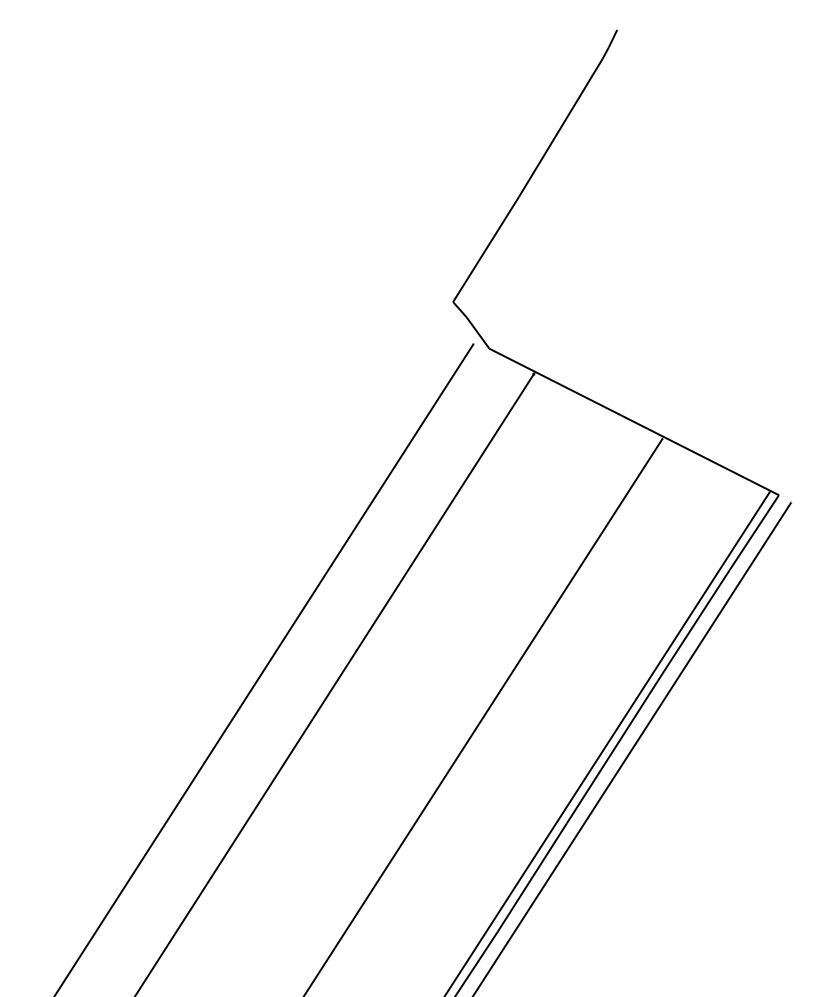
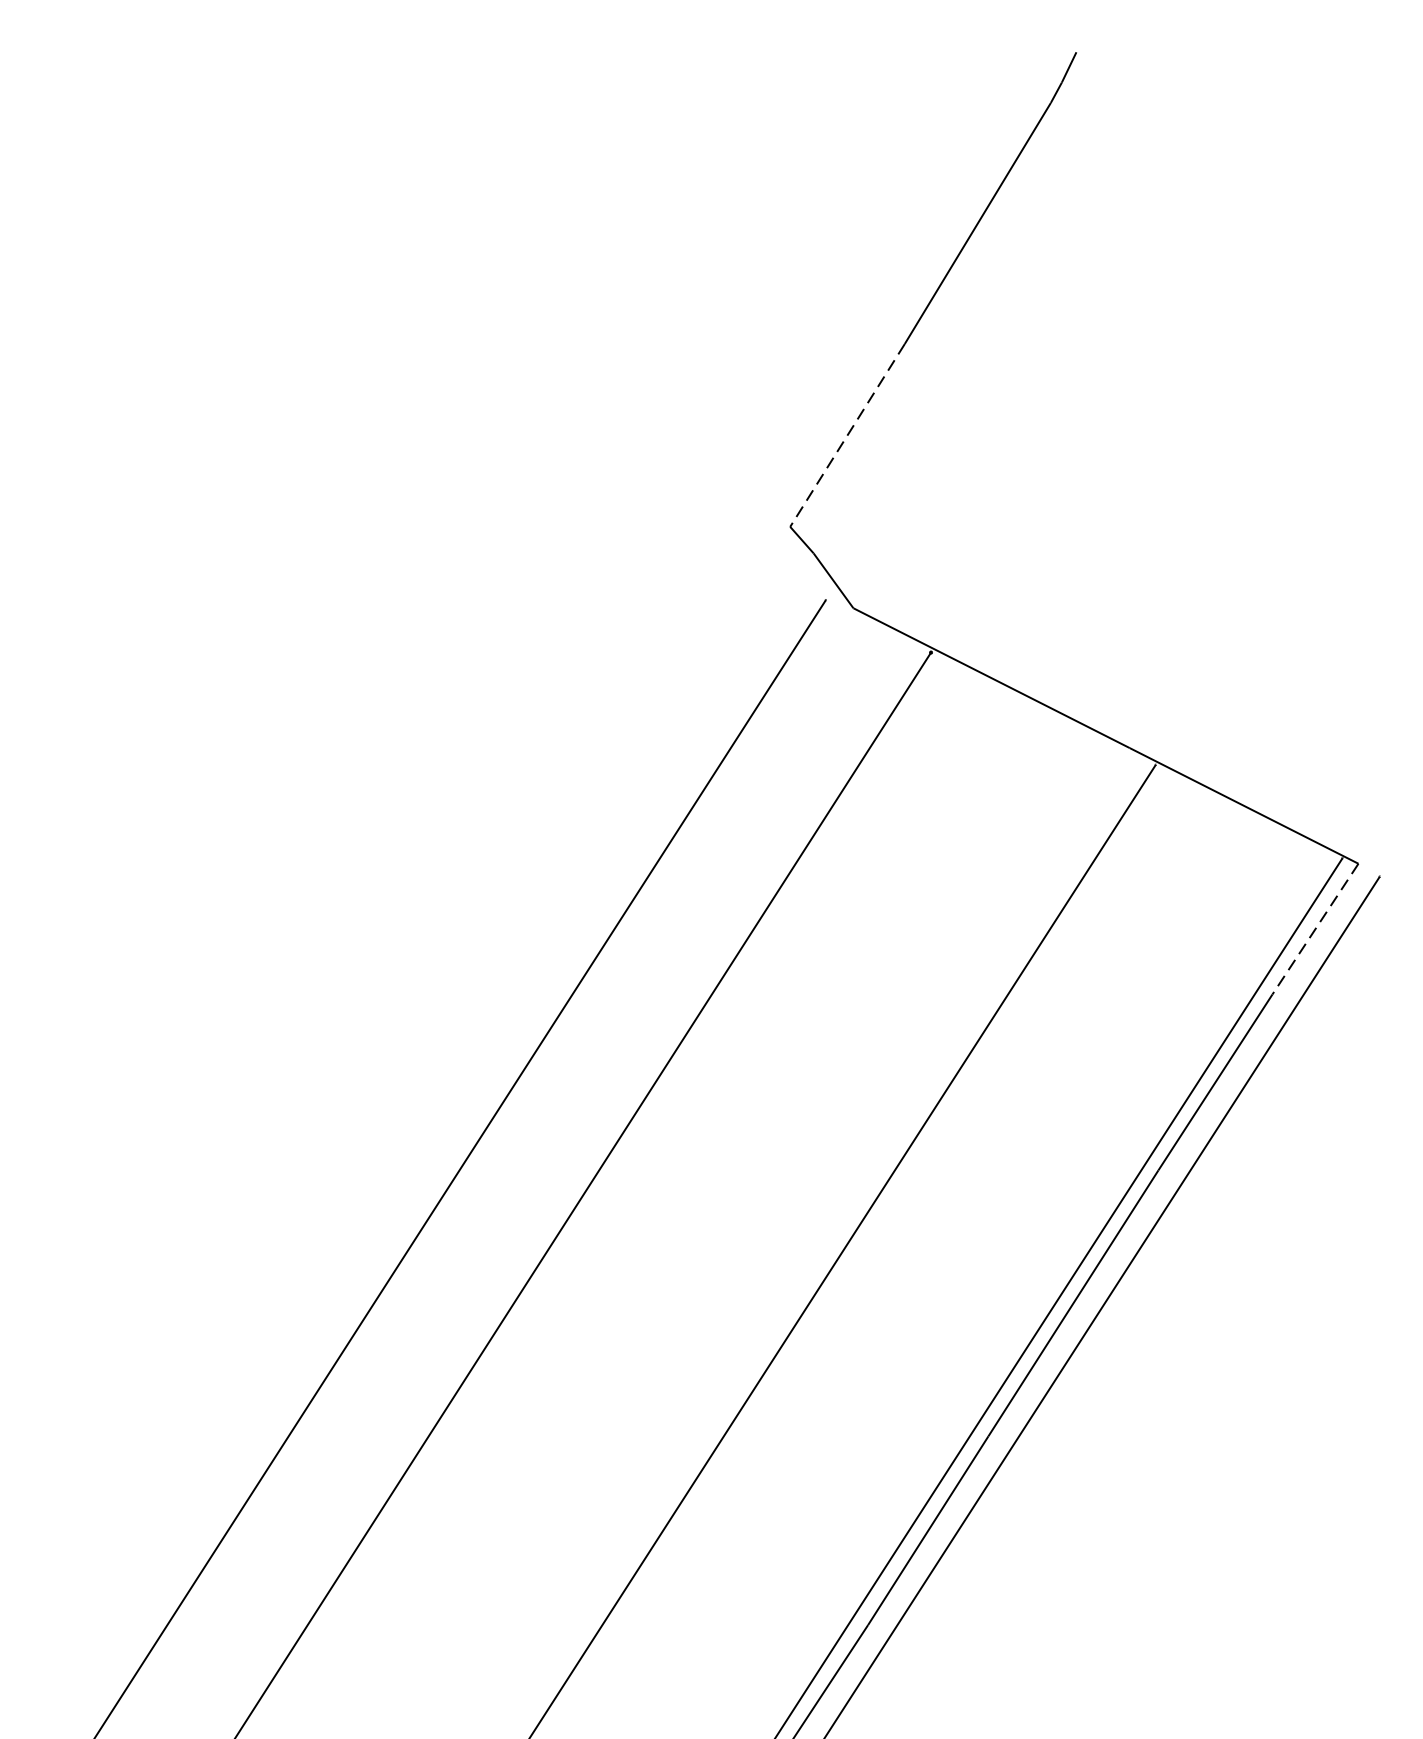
line: (485, 249) -> (846, 435), solid -> dashed
line: (754, 532) -> (1315, 928), solid -> dashed

